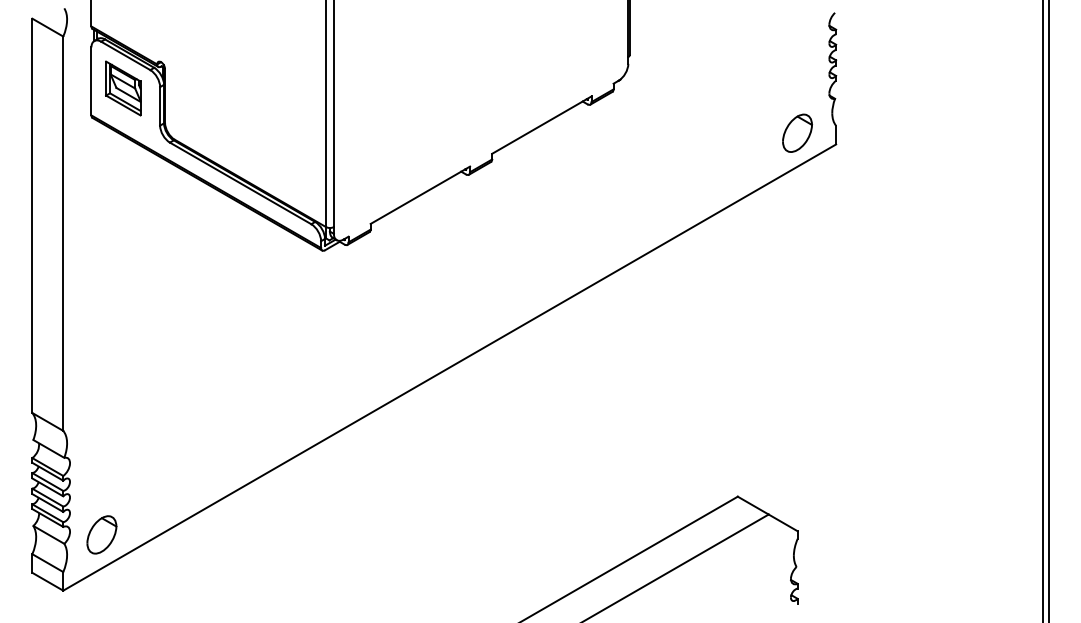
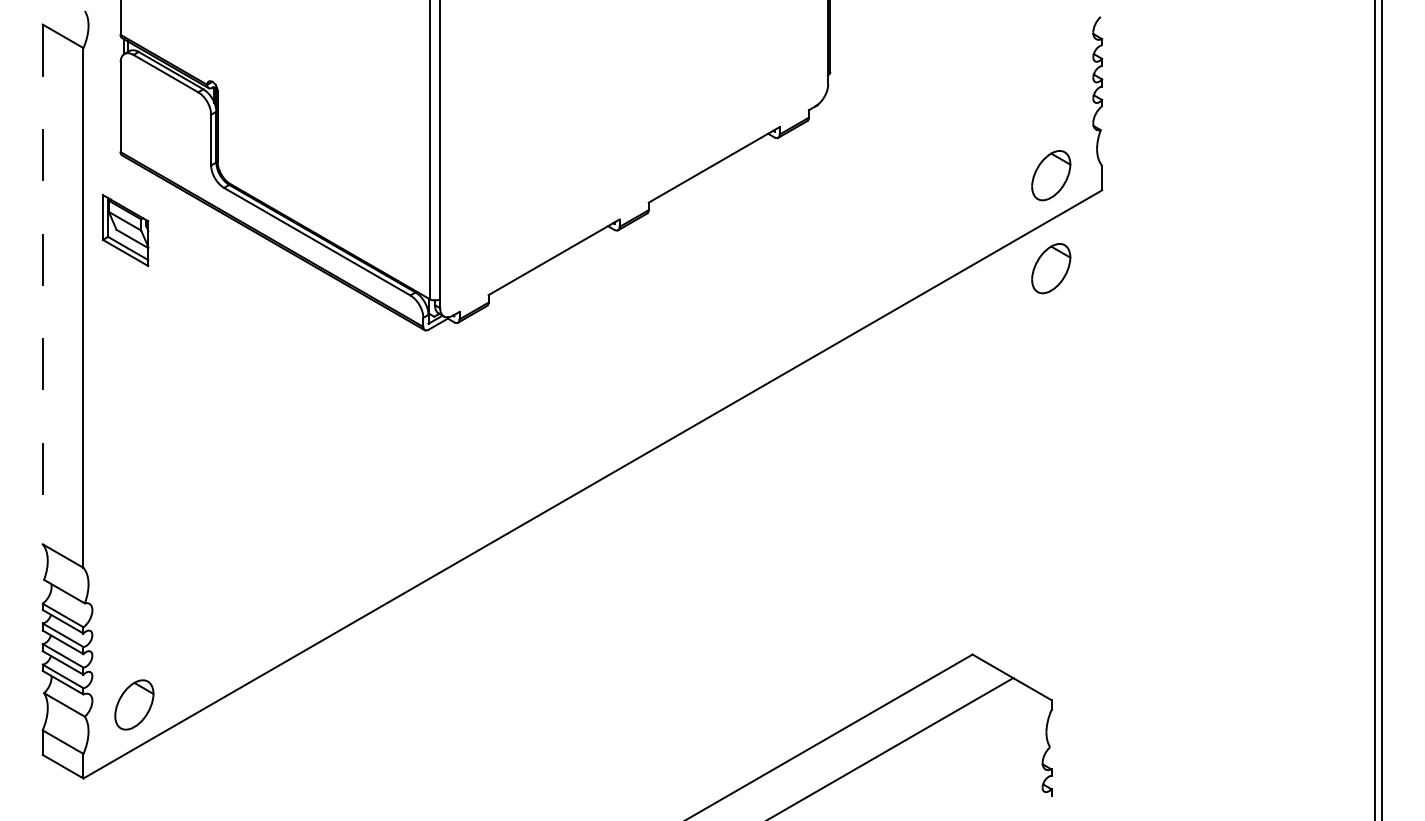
part: (123, 88) -> (125, 230), moved
part: (797, 203) -> (1051, 268), added
line: (32, 215) -> (42, 284), solid -> dashed

